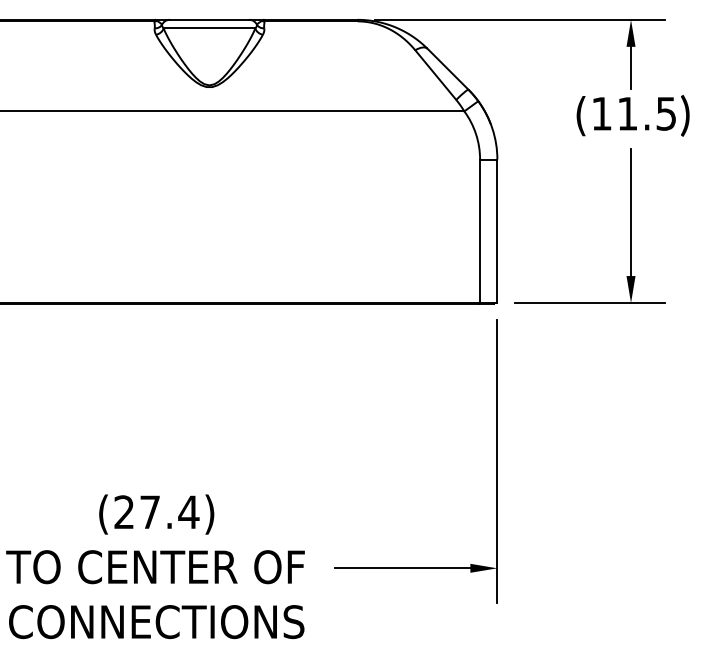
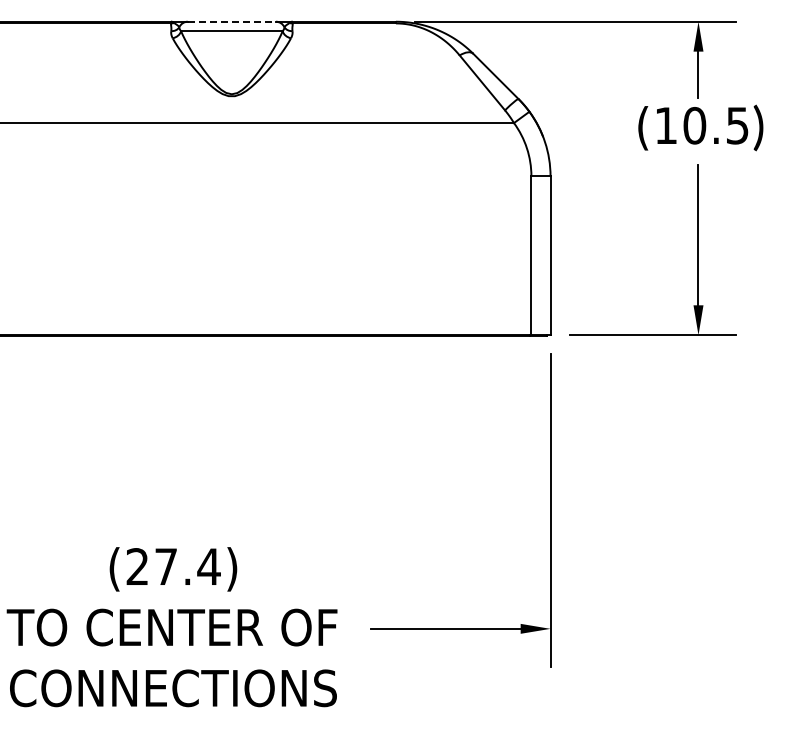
line: (210, 19) -> (232, 21), solid -> dashed
text: (627, 113) -> (694, 125), (11.5 -> (10.5

